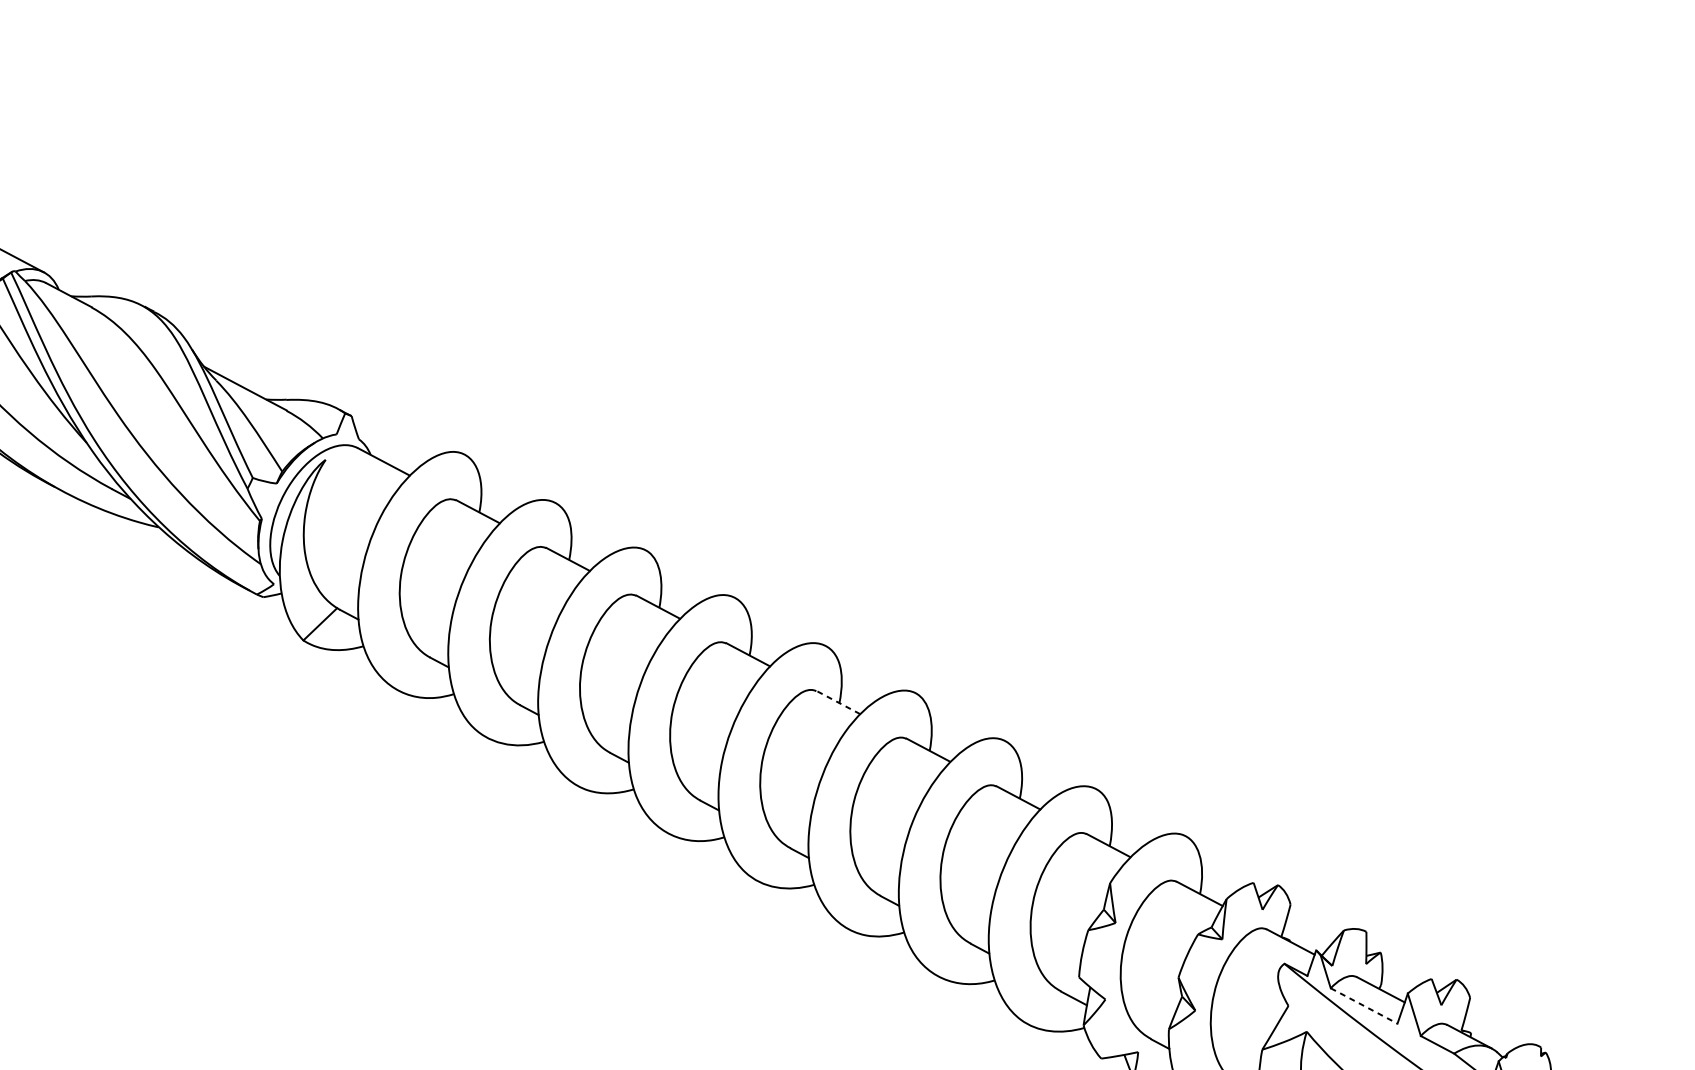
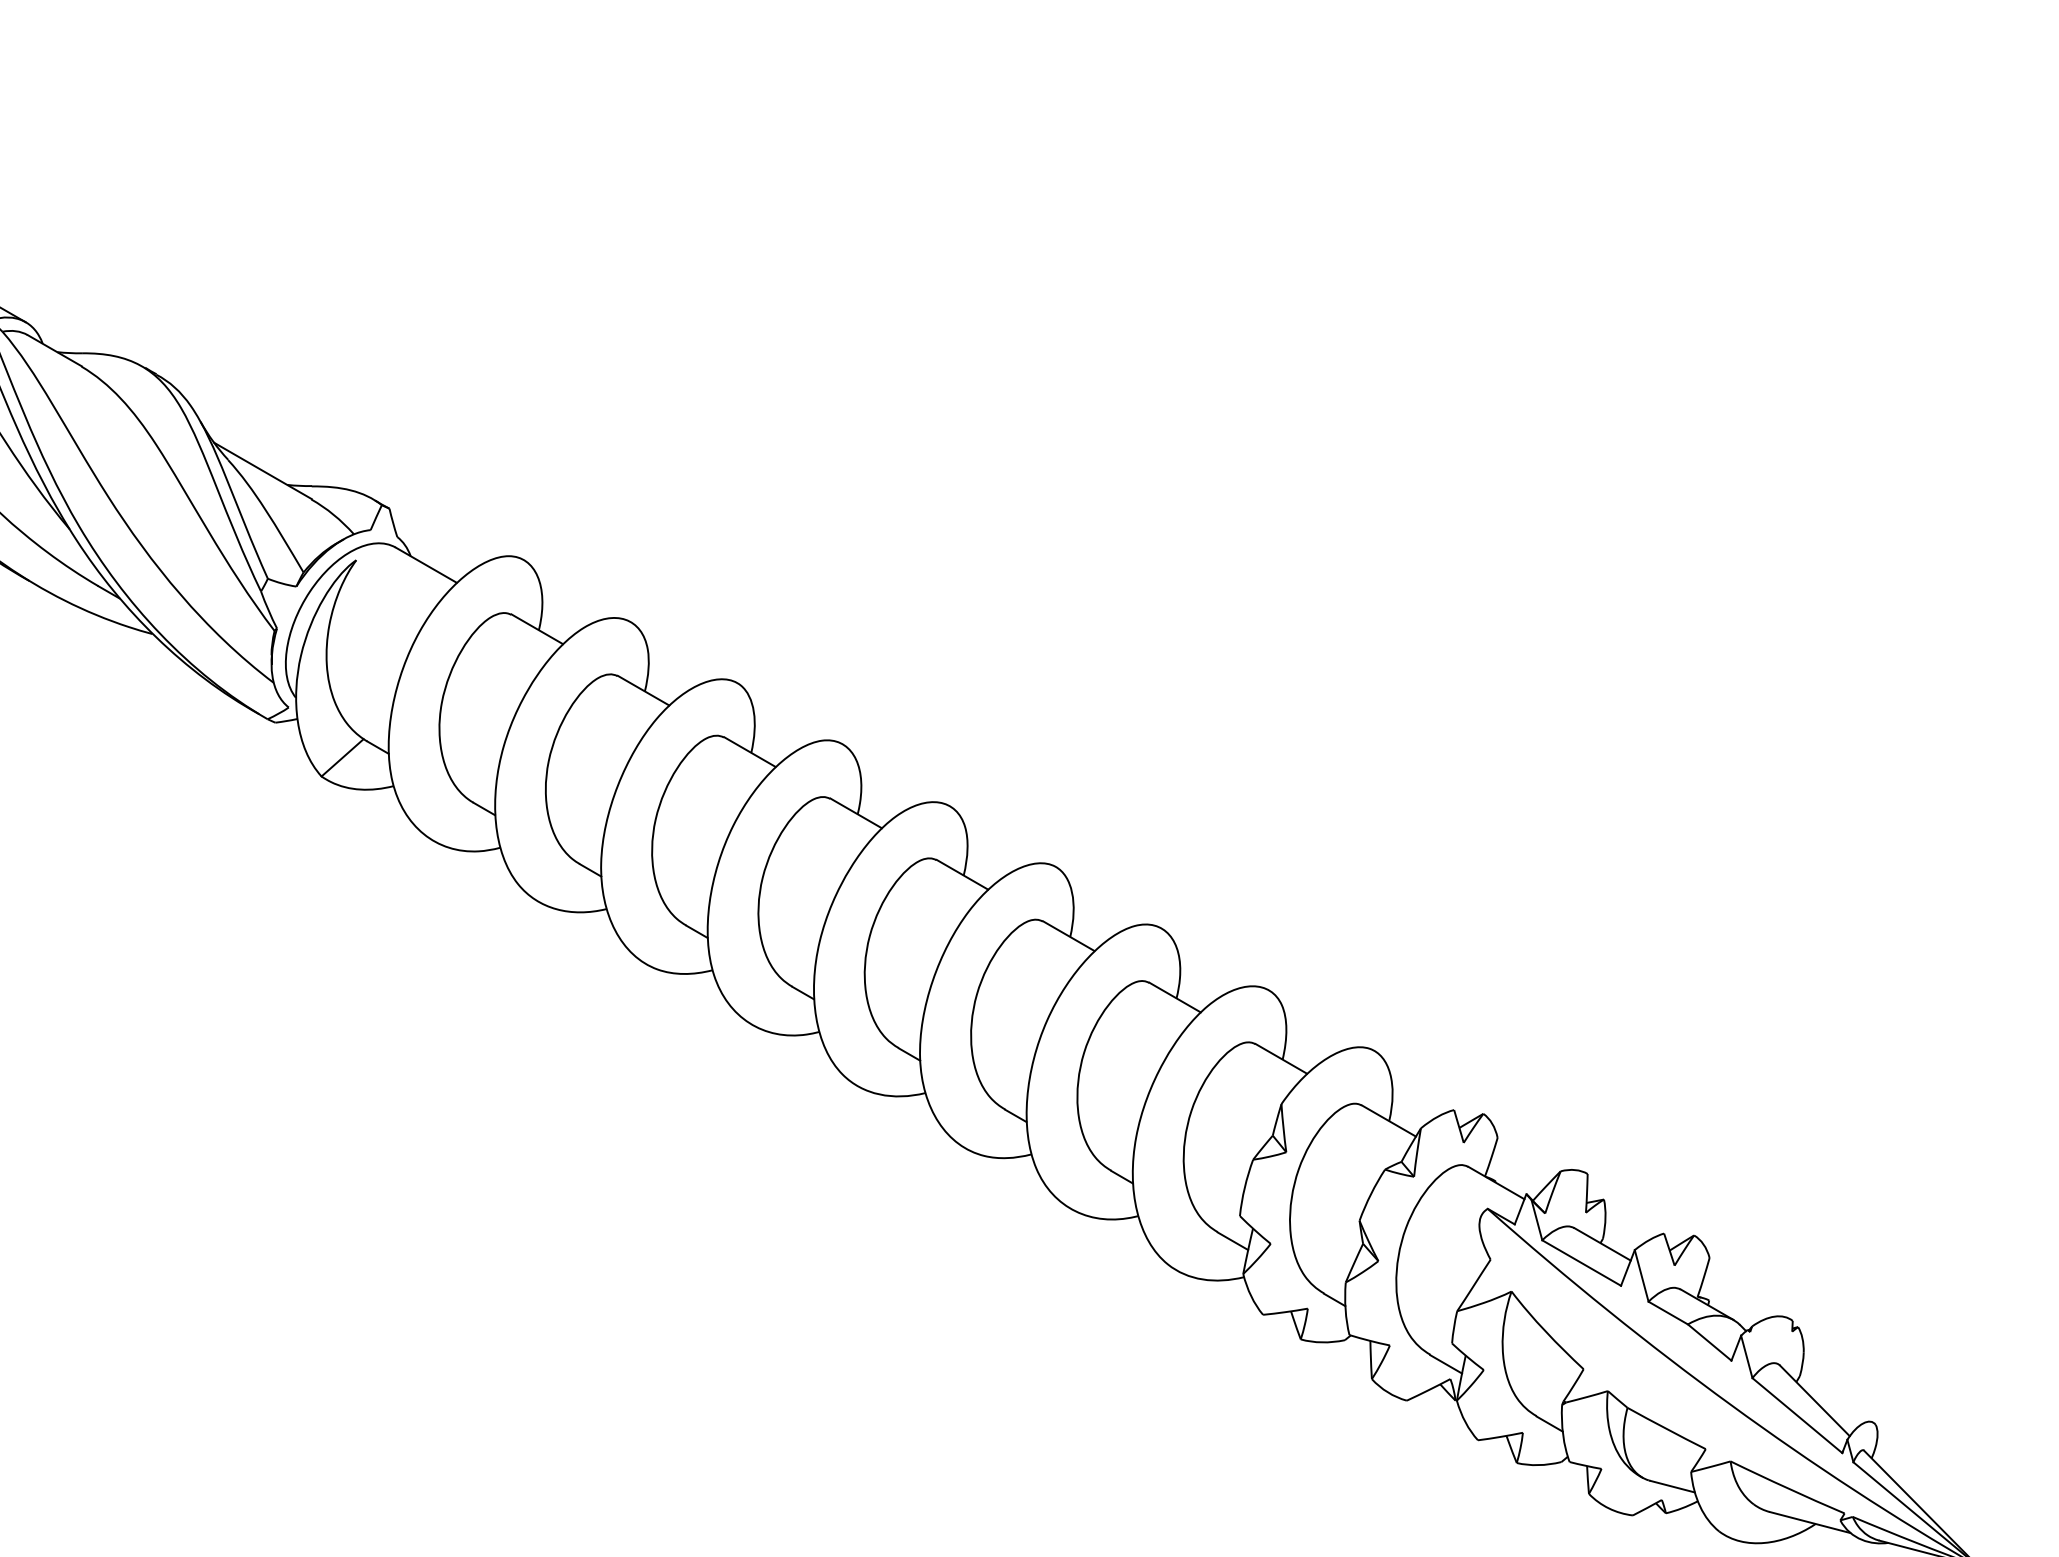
line: (838, 702) -> (962, 874), dashed -> solid
line: (1364, 1006) -> (1582, 1263), dashed -> solid

